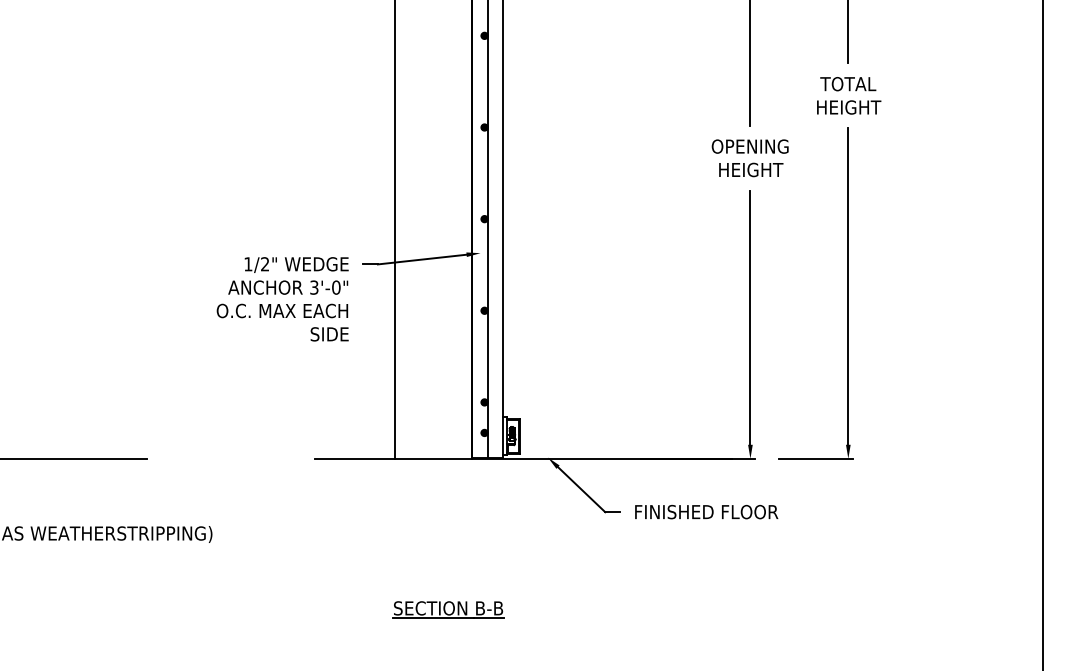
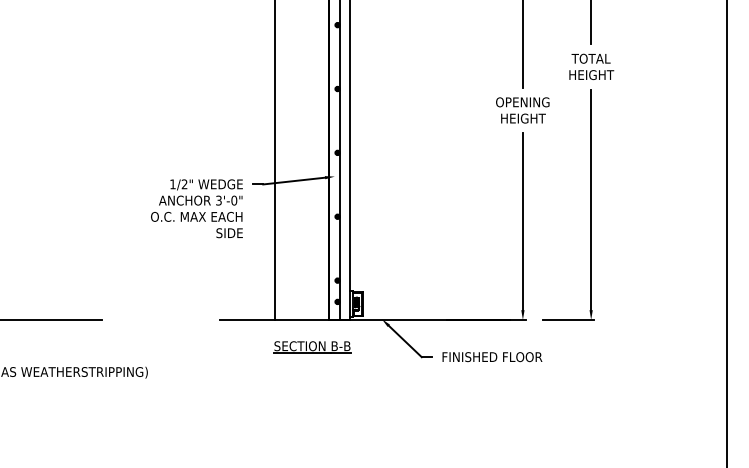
part: (448, 610) -> (312, 347), moved

